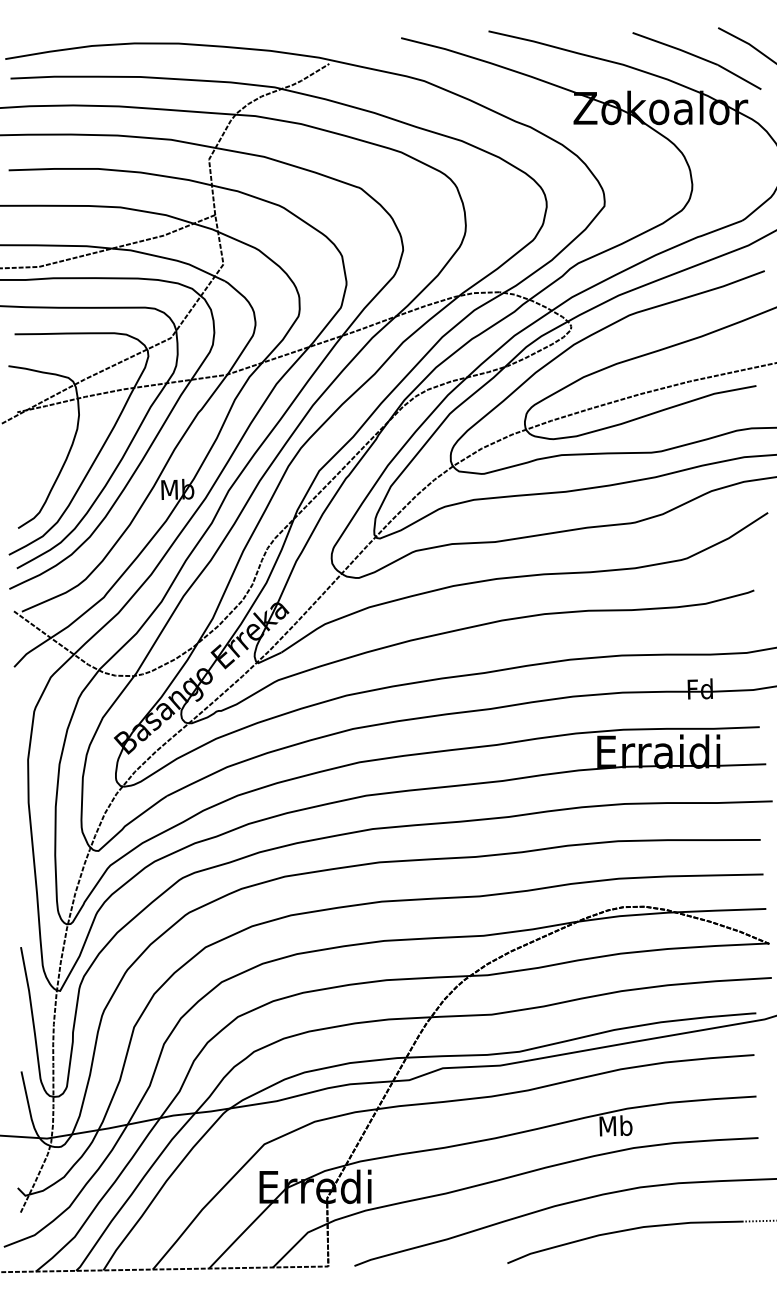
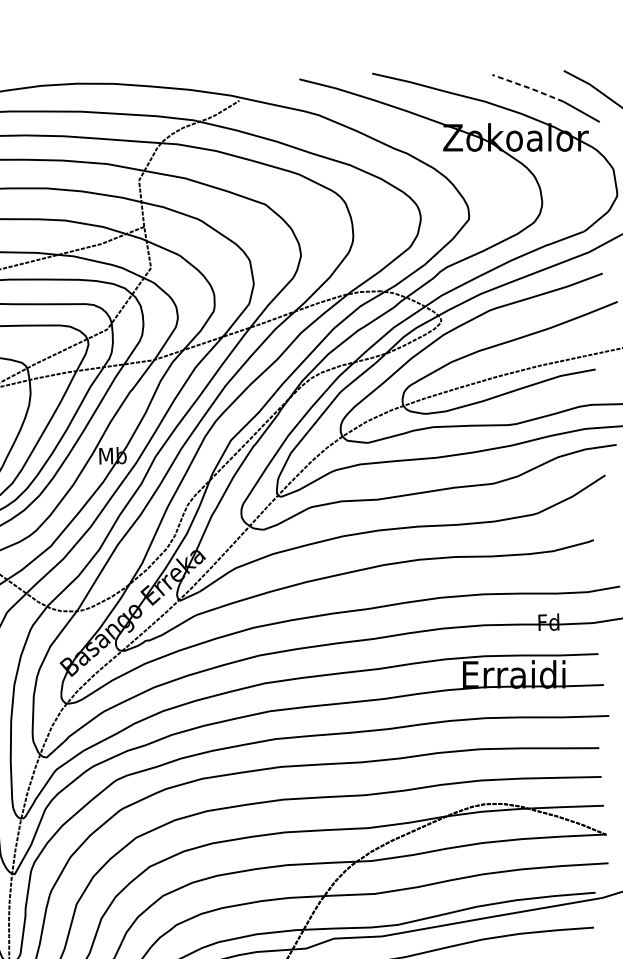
line: (675, 48) -> (528, 87), solid -> dashed

